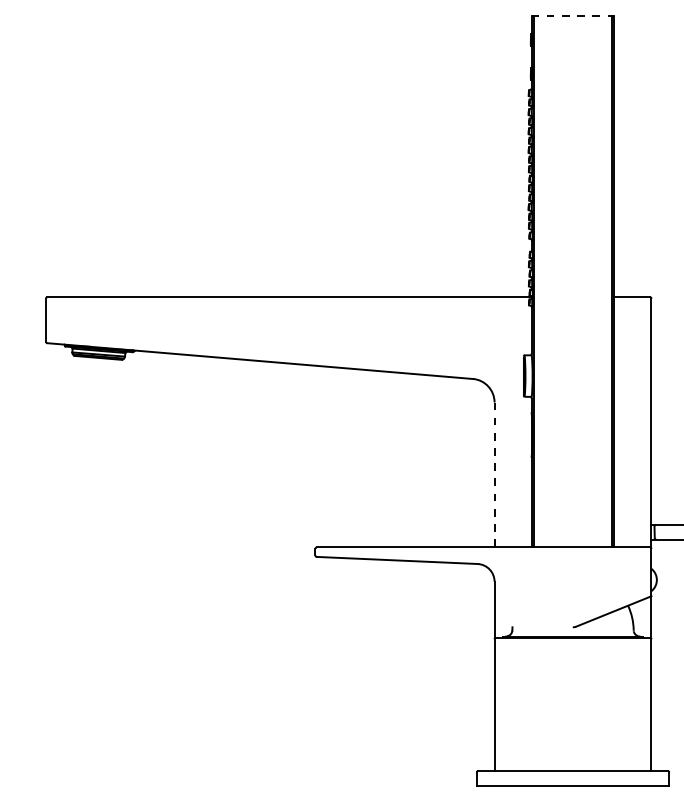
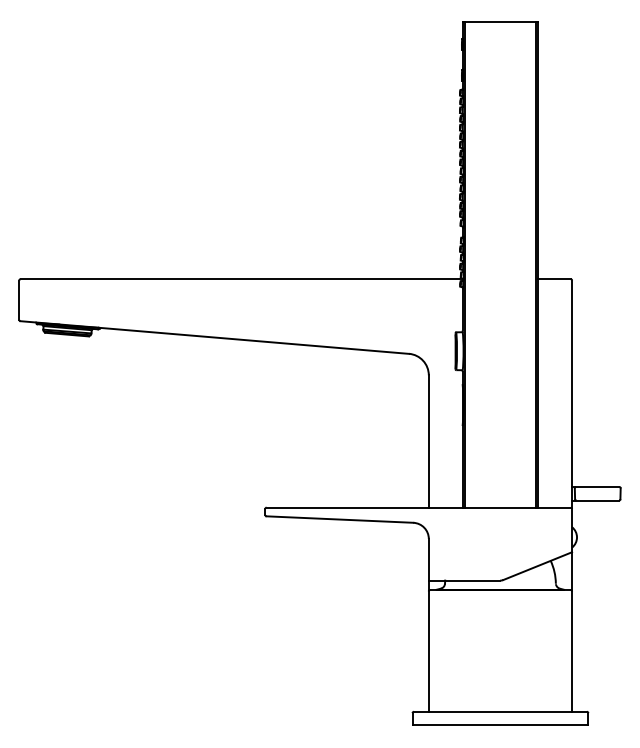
line: (573, 16) -> (500, 22), dashed -> solid
line: (494, 474) -> (428, 441), dashed -> solid
line: (533, 627) -> (464, 580), added

